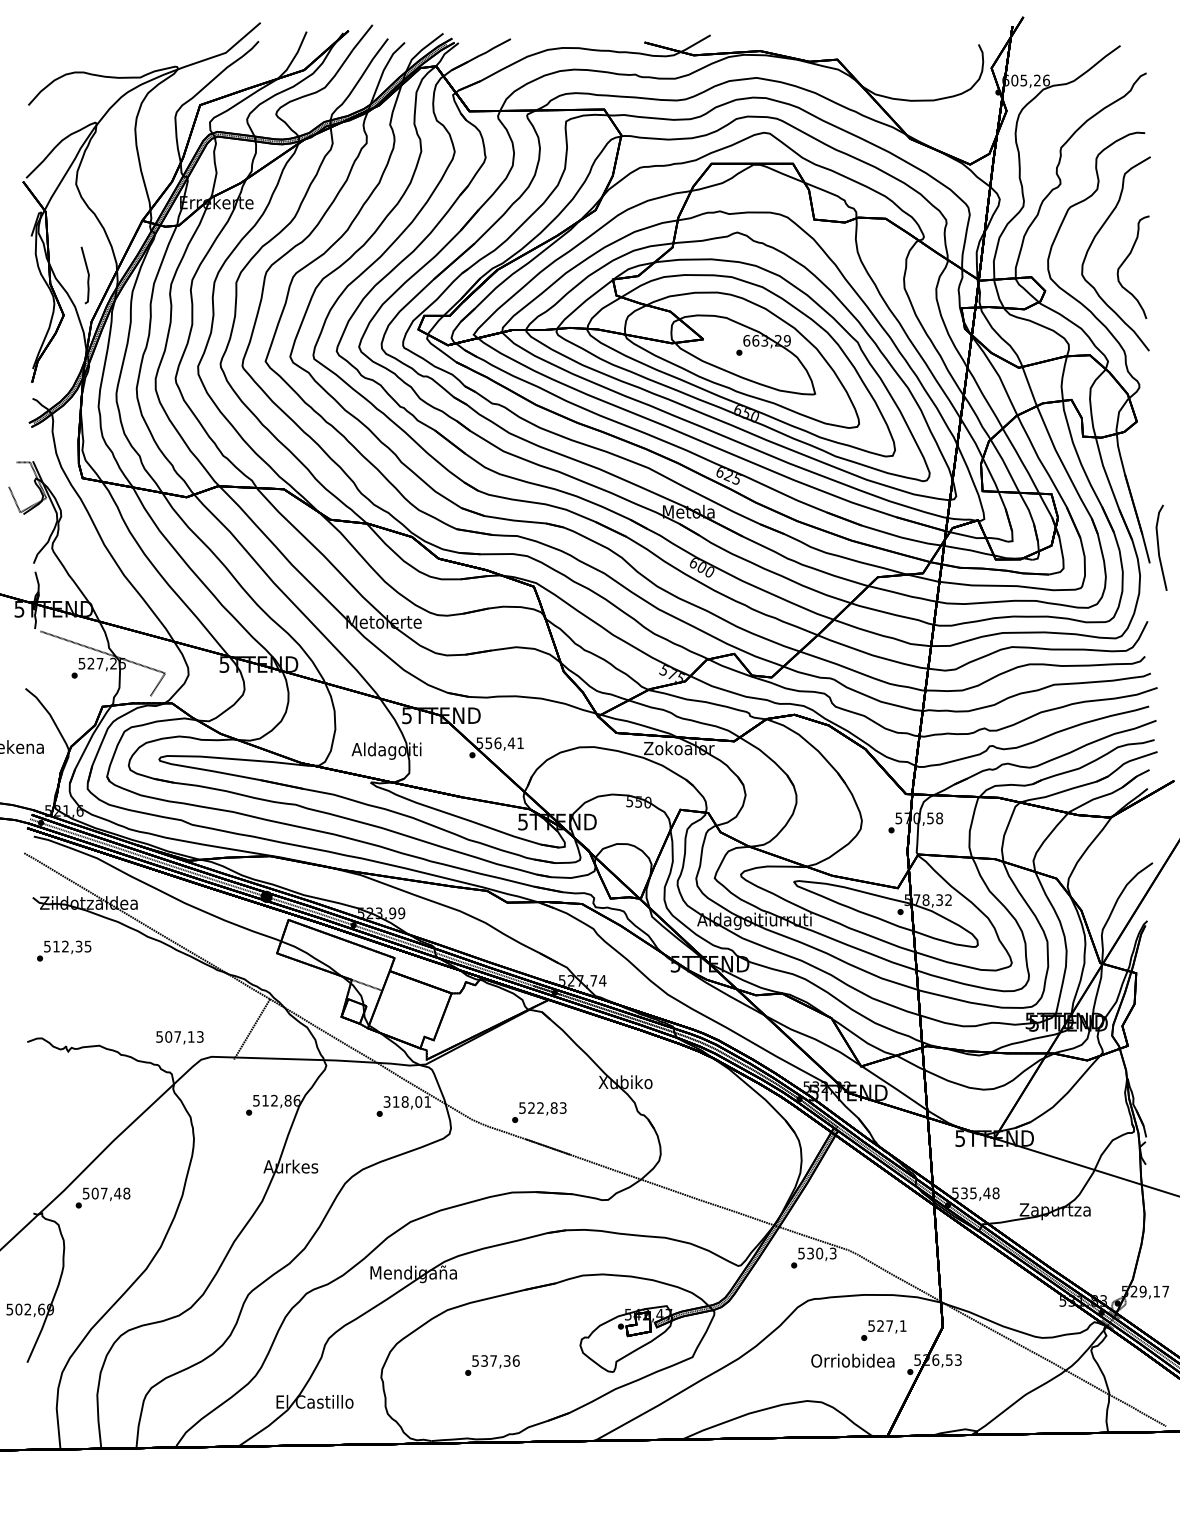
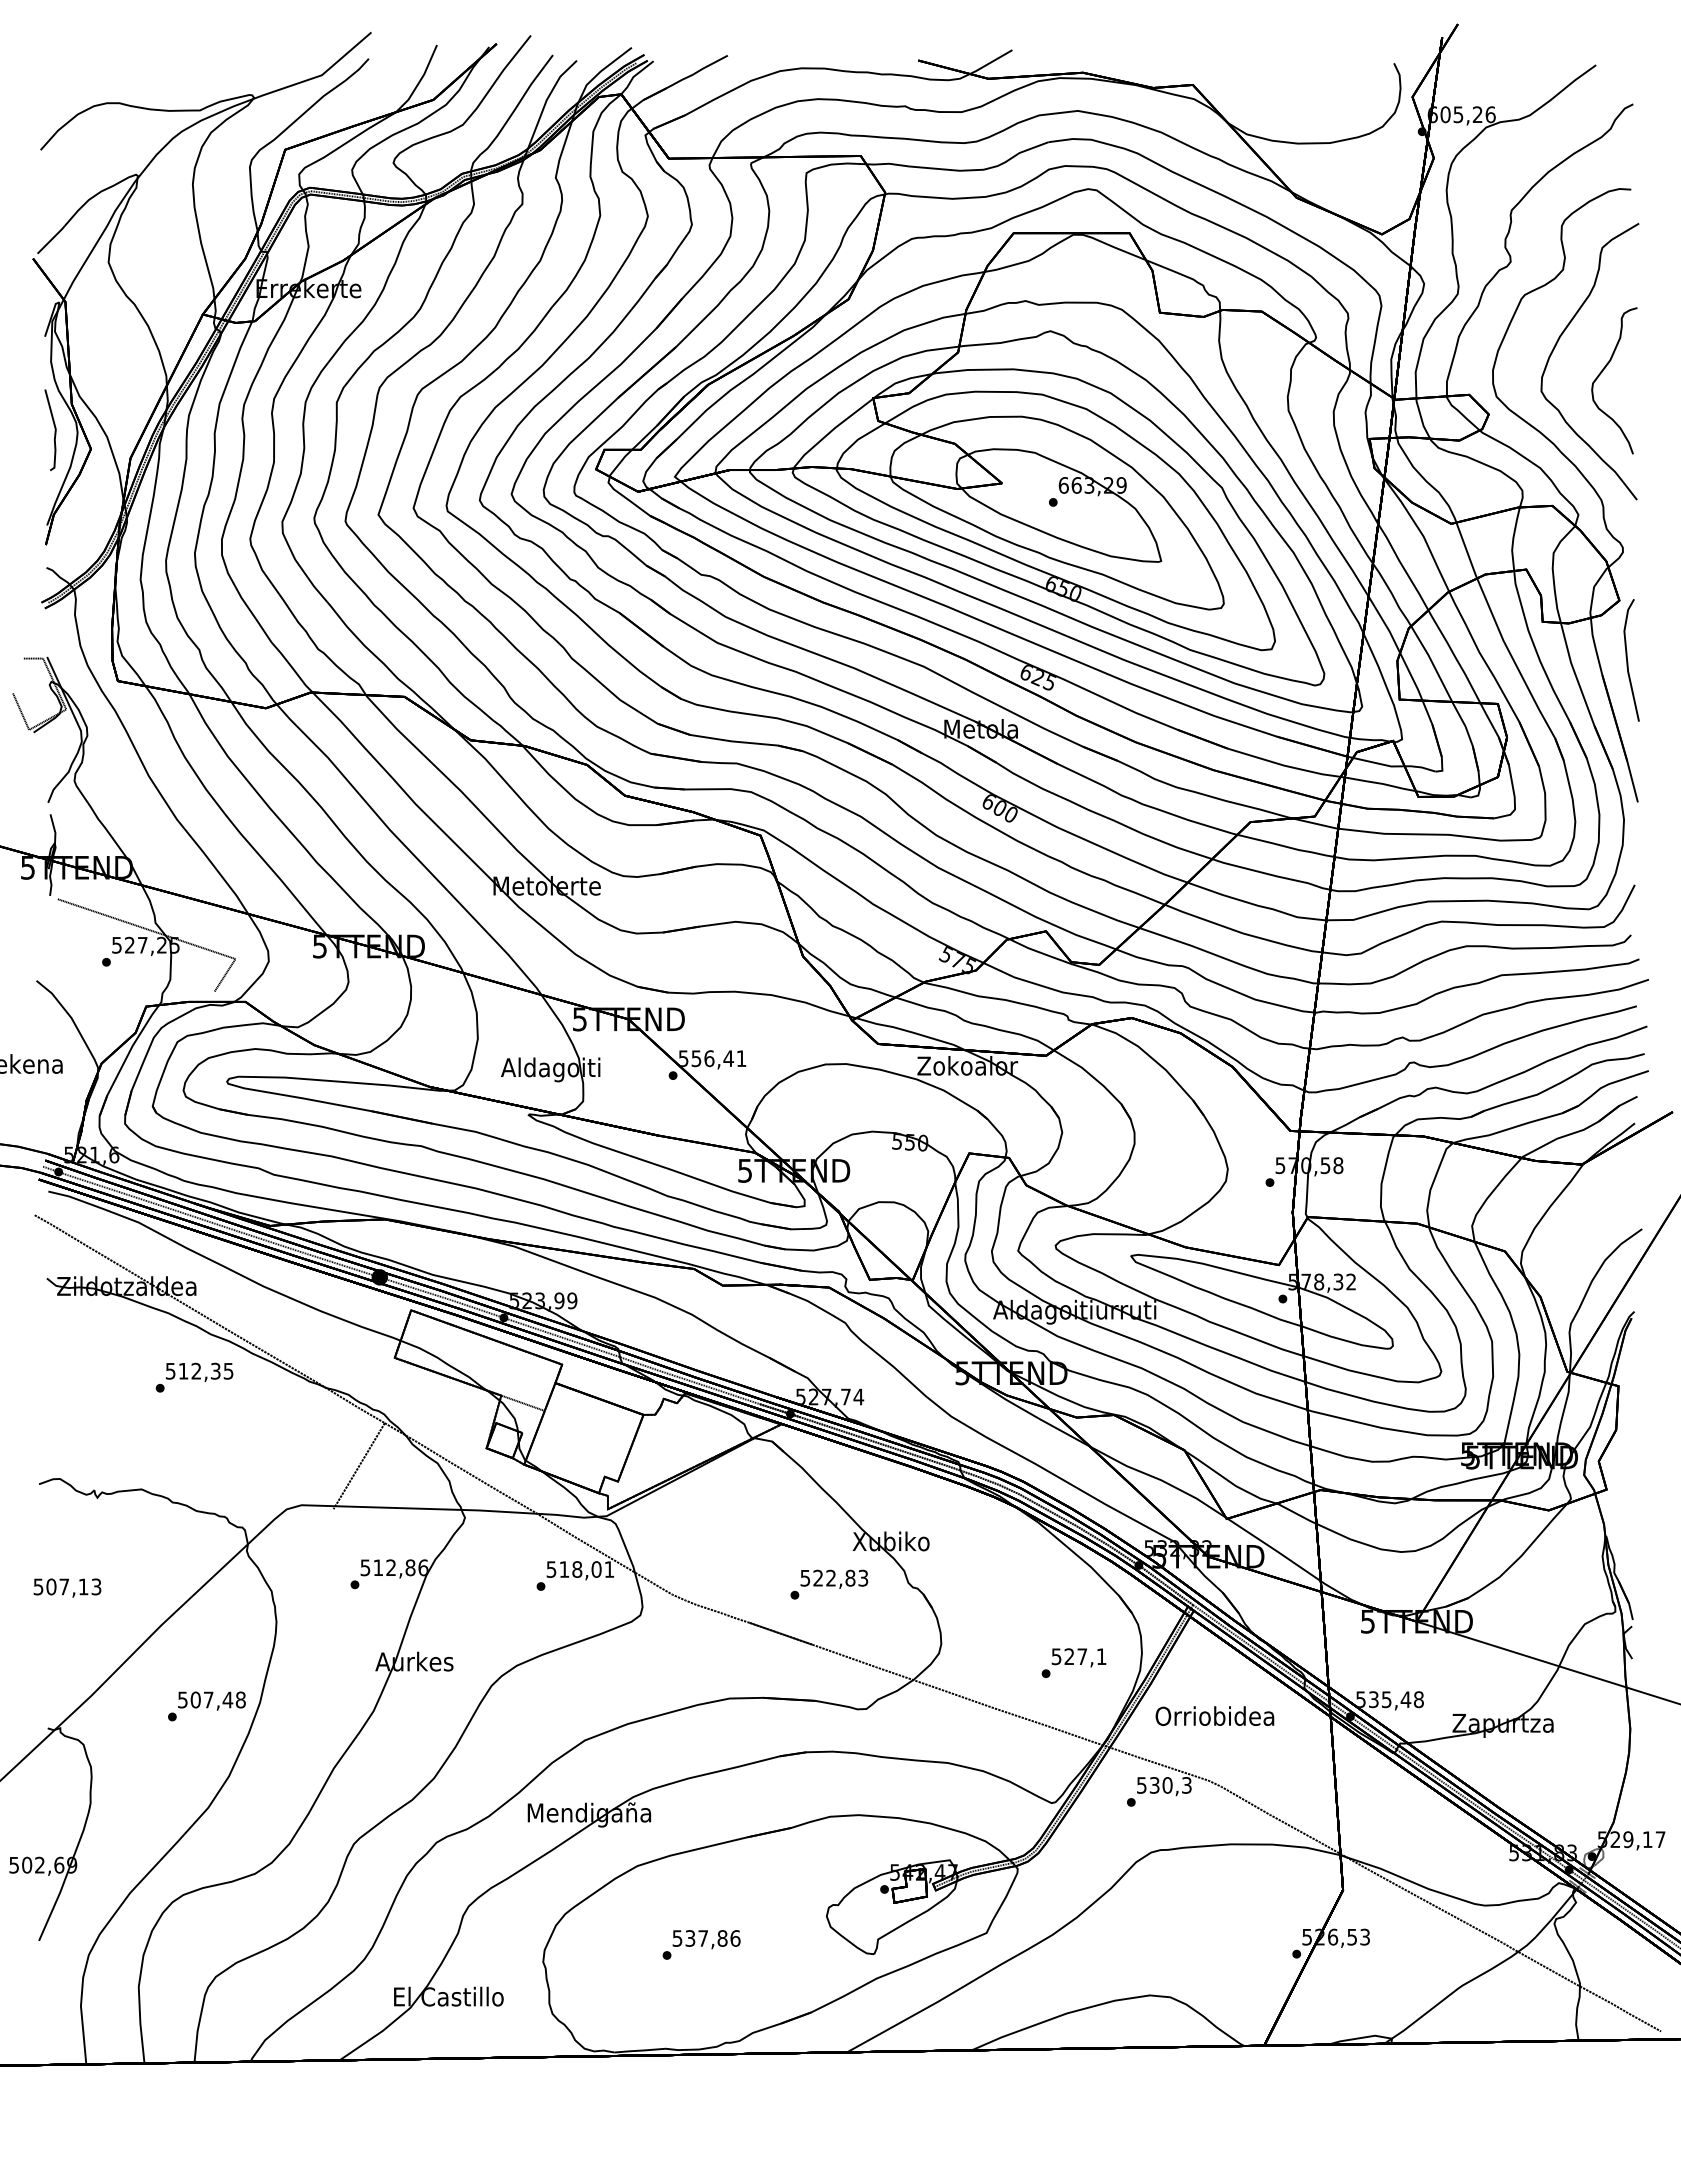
curve: (87, 275) -> (54, 430), moved
line: (1159, 548) -> (1628, 661), moved
text: (64, 951) -> (194, 1377), moved
text: (179, 1037) -> (67, 1587), moved
text: (387, 1101) -> (551, 1568), 318,01 -> 518,01
text: (539, 1112) -> (829, 1584), moved
text: (102, 1198) -> (206, 1706), moved
text: (883, 1330) -> (1073, 1662), moved
text: (852, 1360) -> (1214, 1715), moved
text: (507, 1361) -> (722, 1938), 537,36 -> 537,86

